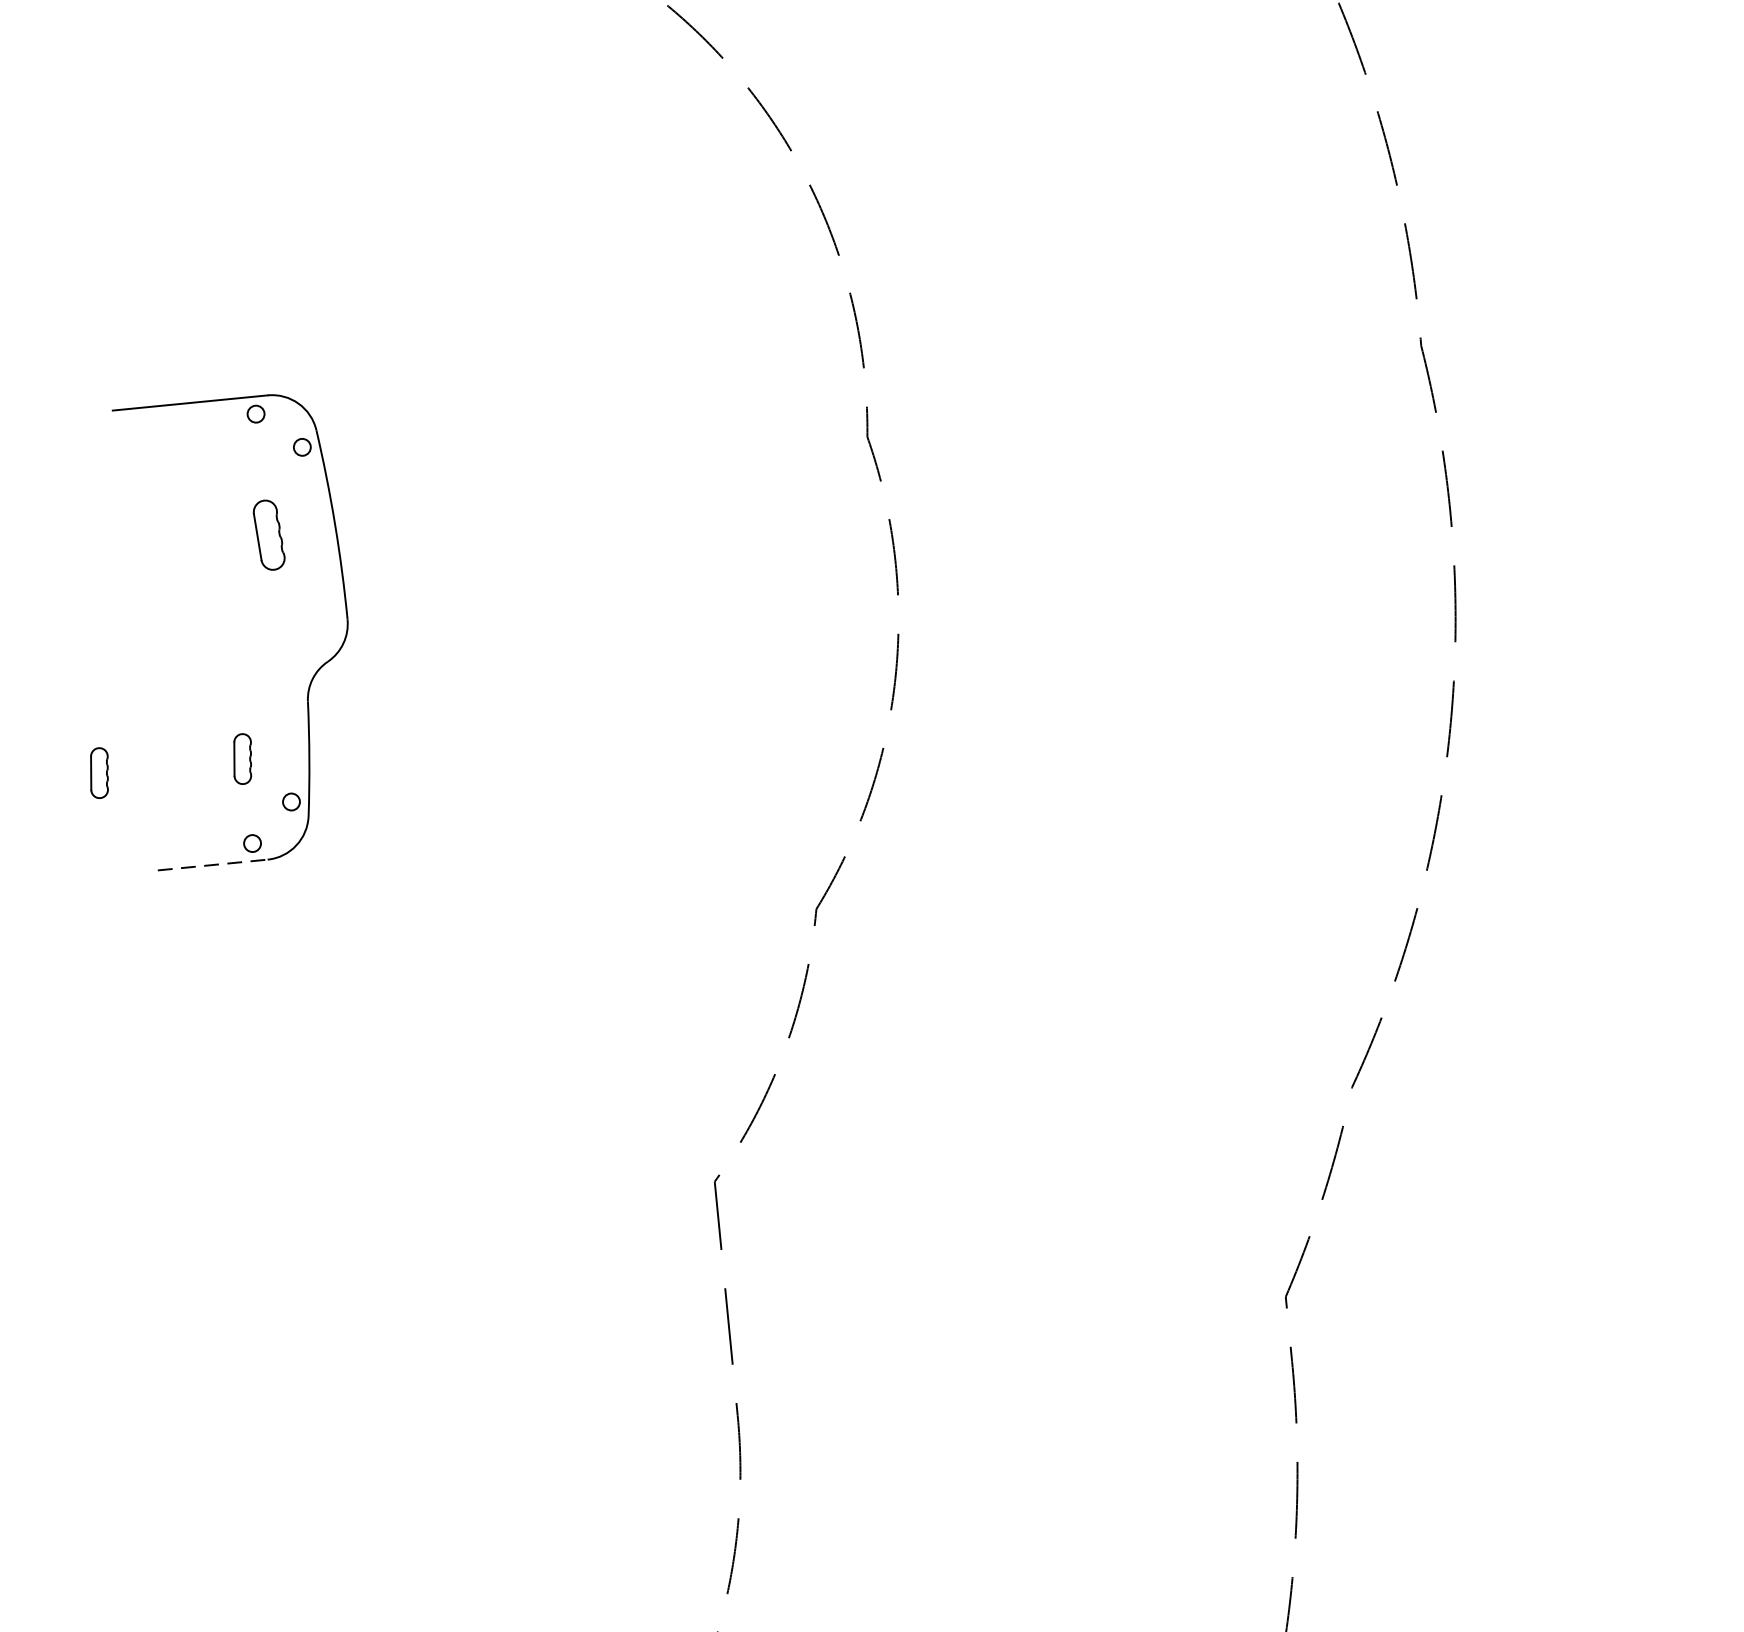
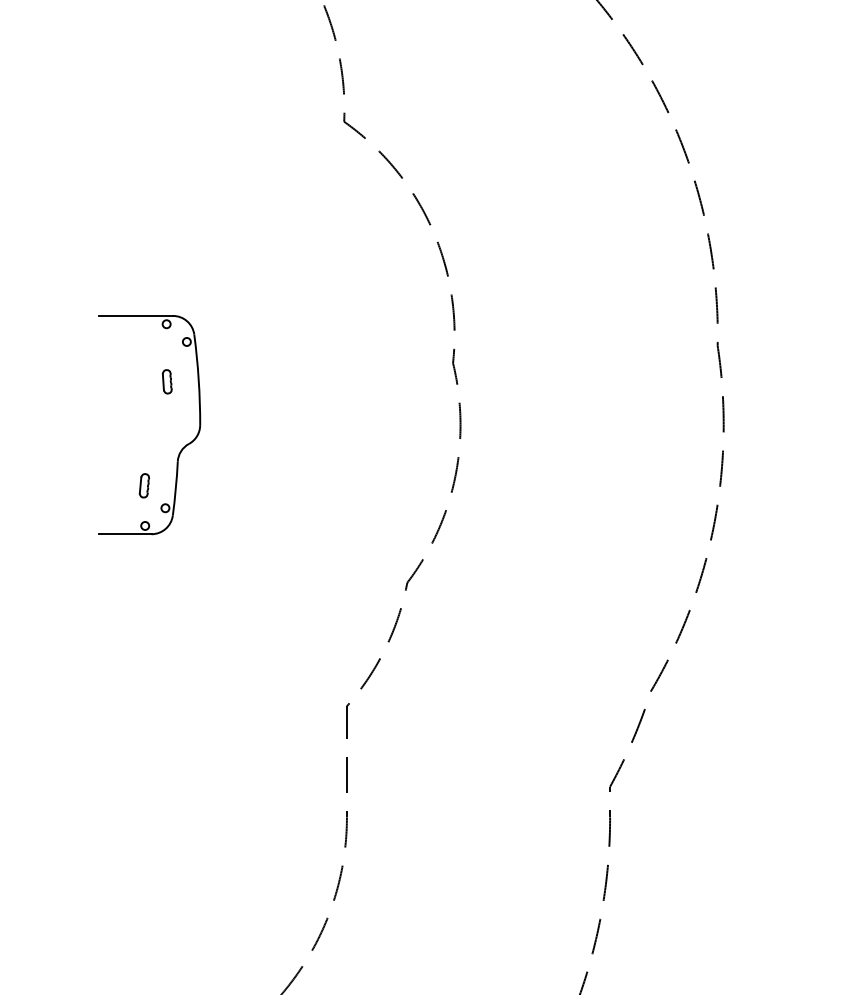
part: (269, 534) -> (167, 381), size x0.71
part: (97, 772) -> (75, 485), removed
line: (212, 865) -> (125, 534), dashed -> solid

